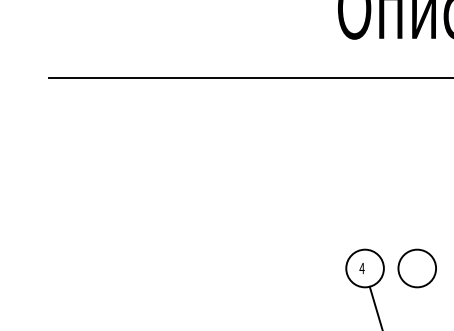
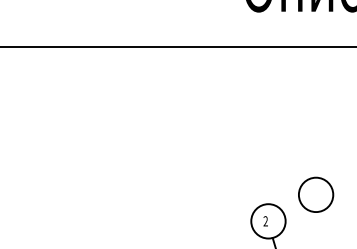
text: (361, 268) -> (265, 221), 4 -> 2
circle: (416, 268) -> (315, 194), moved

